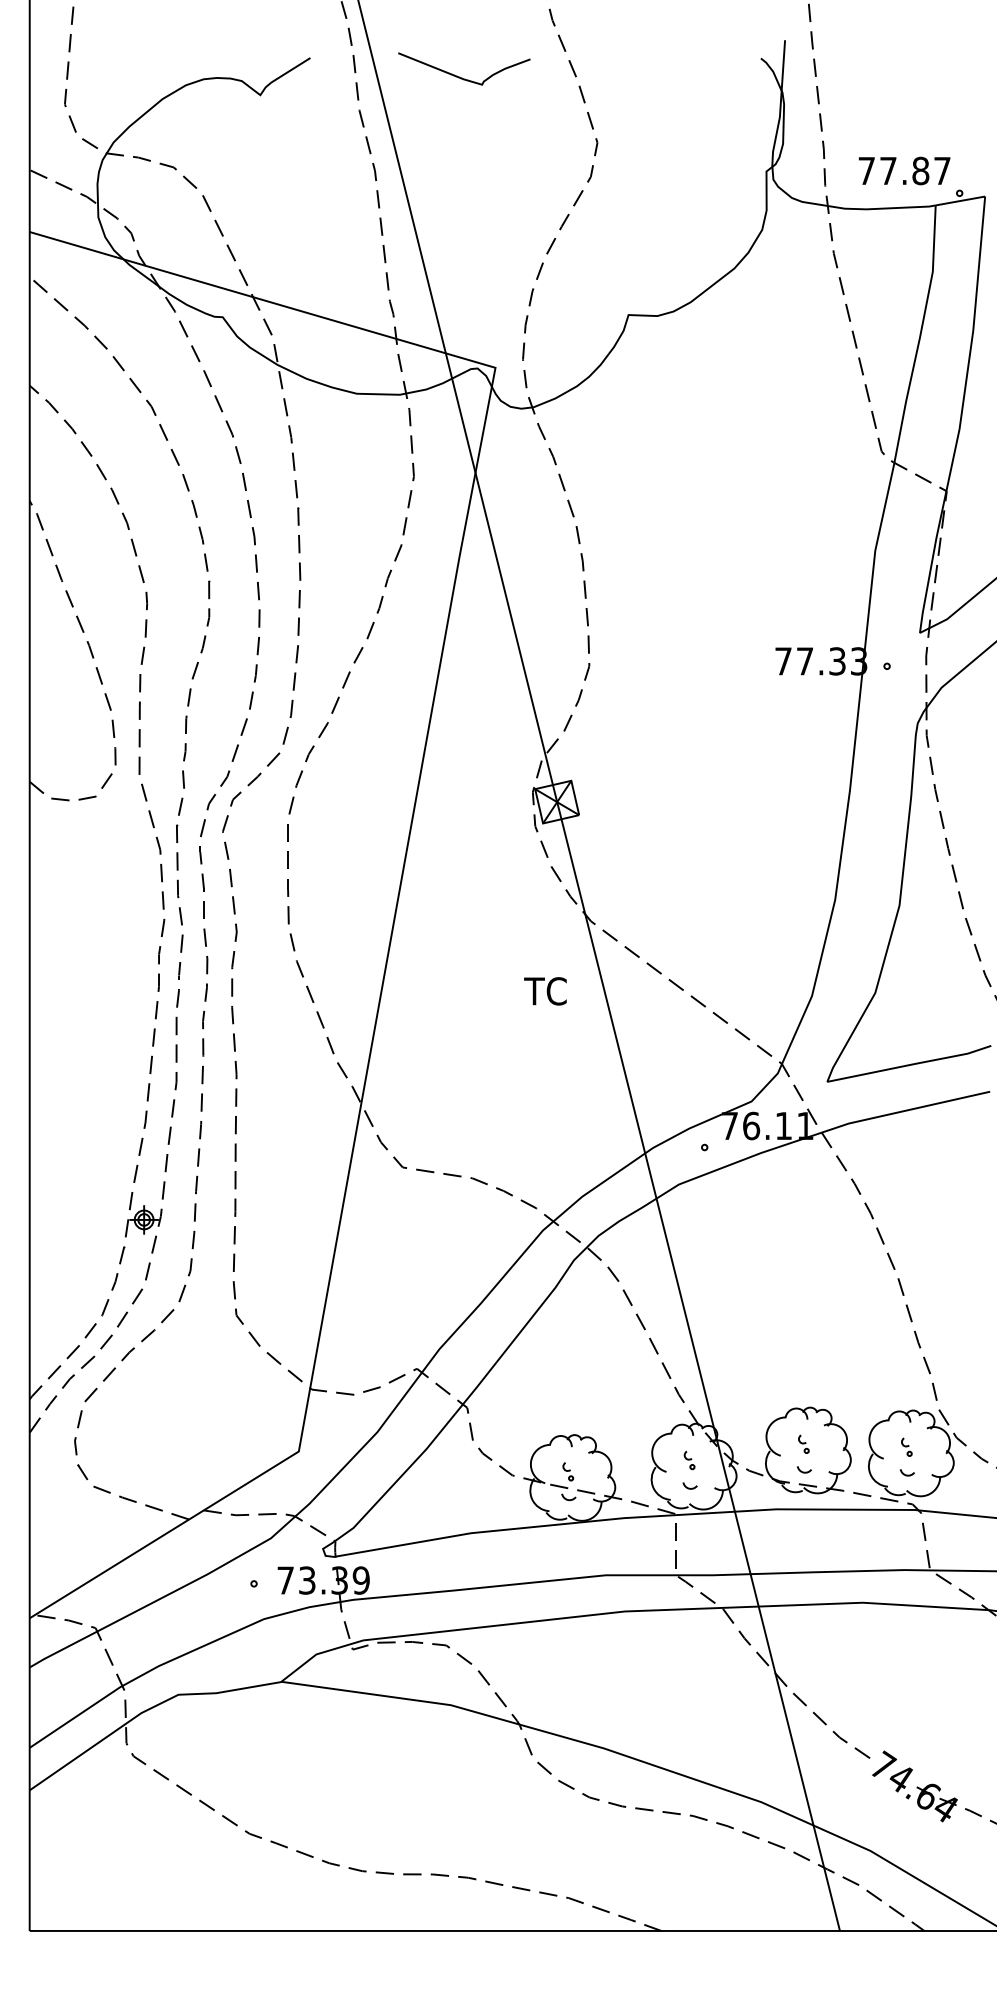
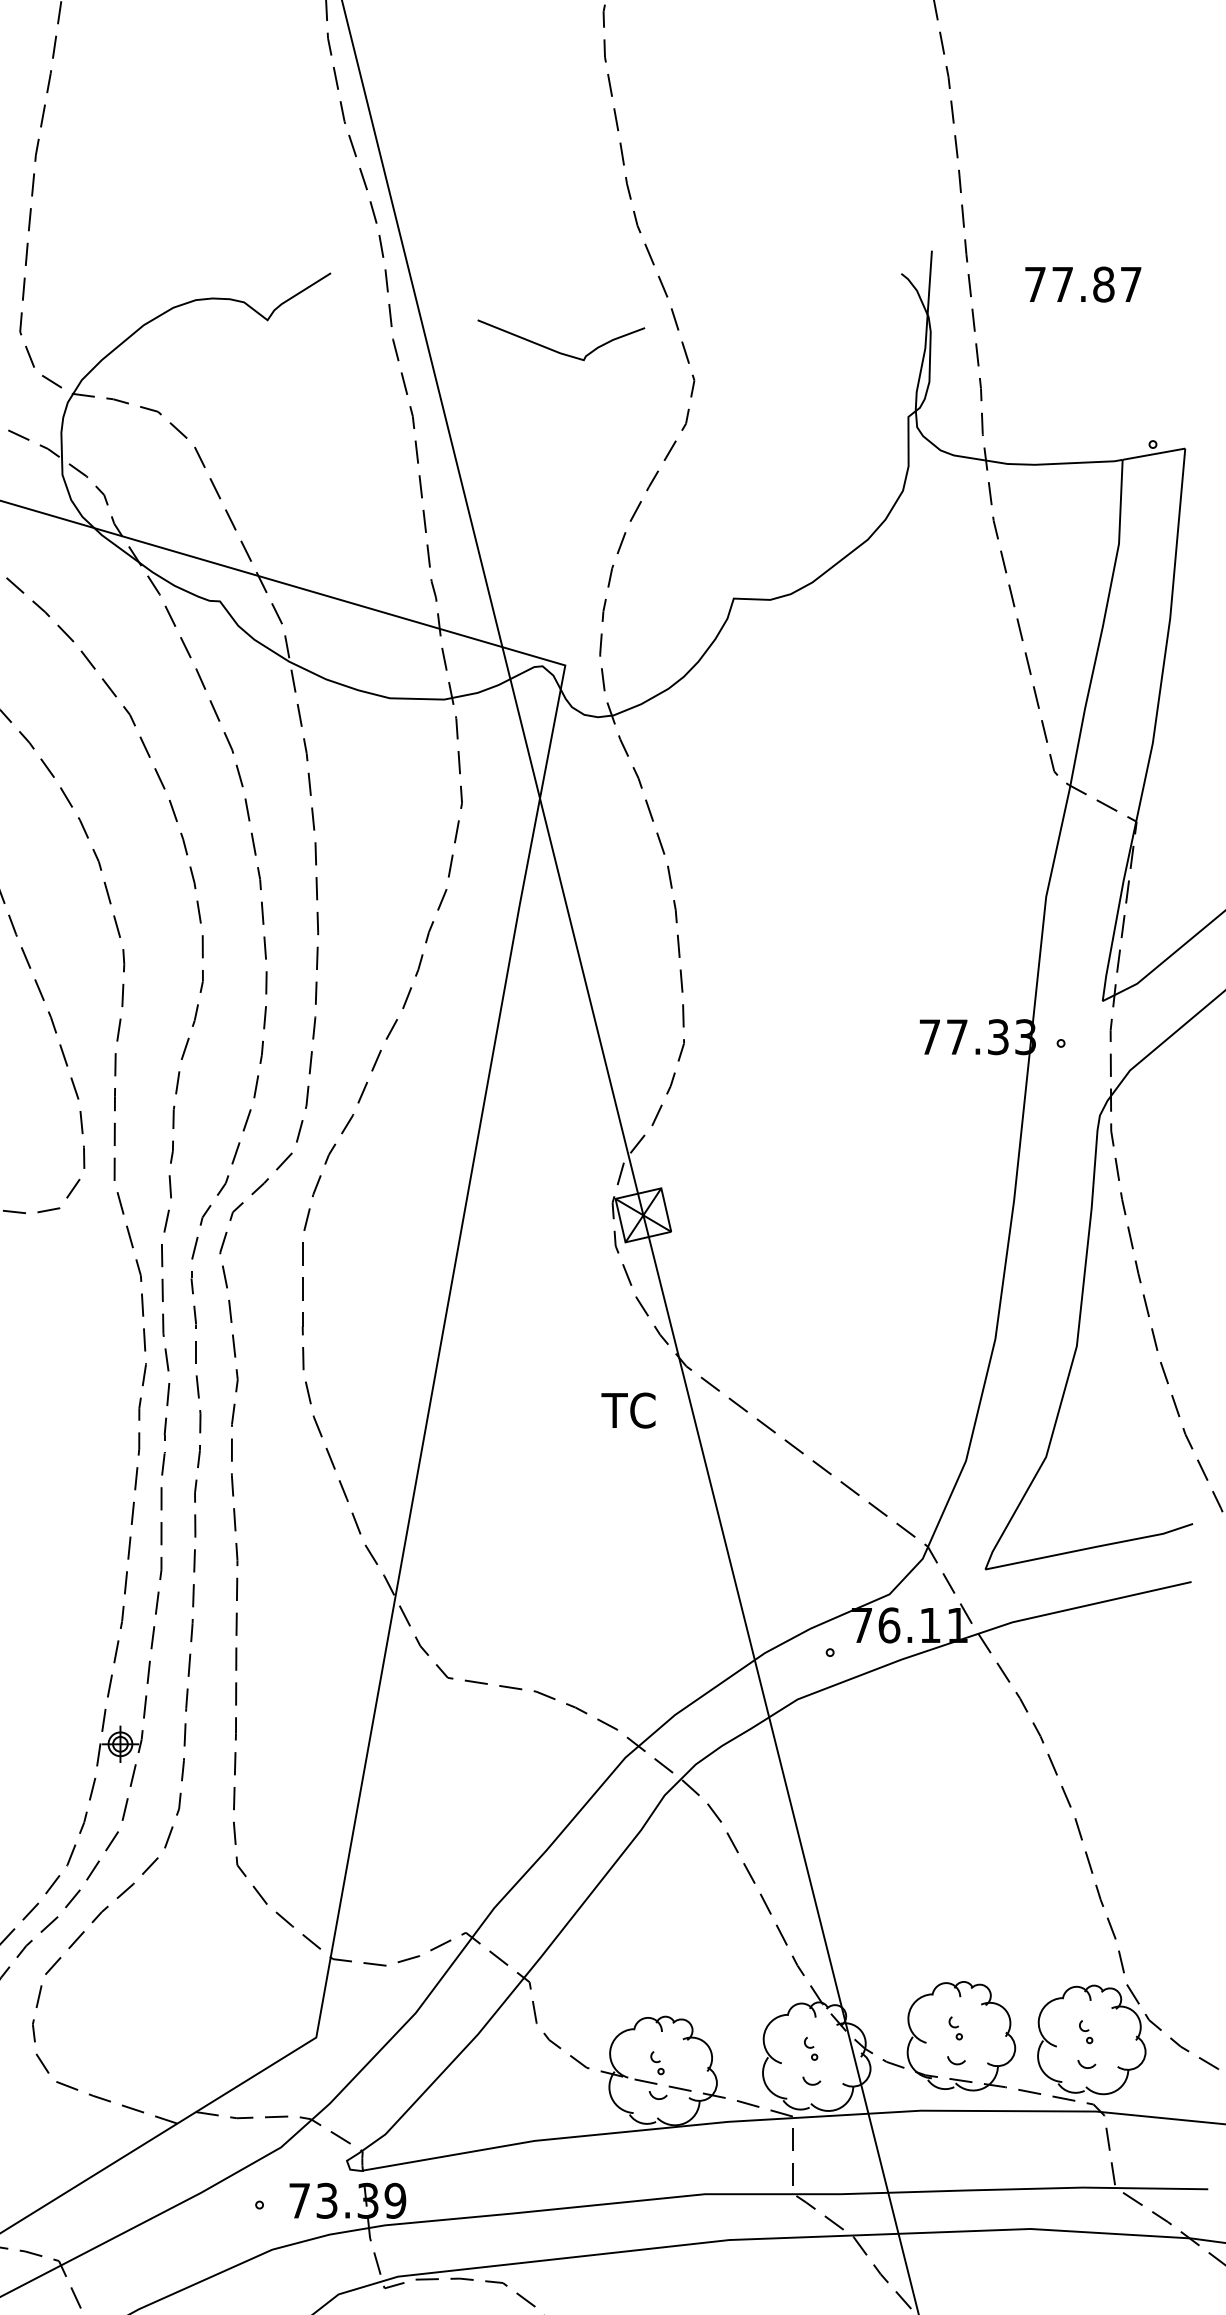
curve: (462, 77) -> (558, 351), moved
text: (904, 170) -> (1083, 283), moved
text: (545, 991) -> (628, 1410), moved

